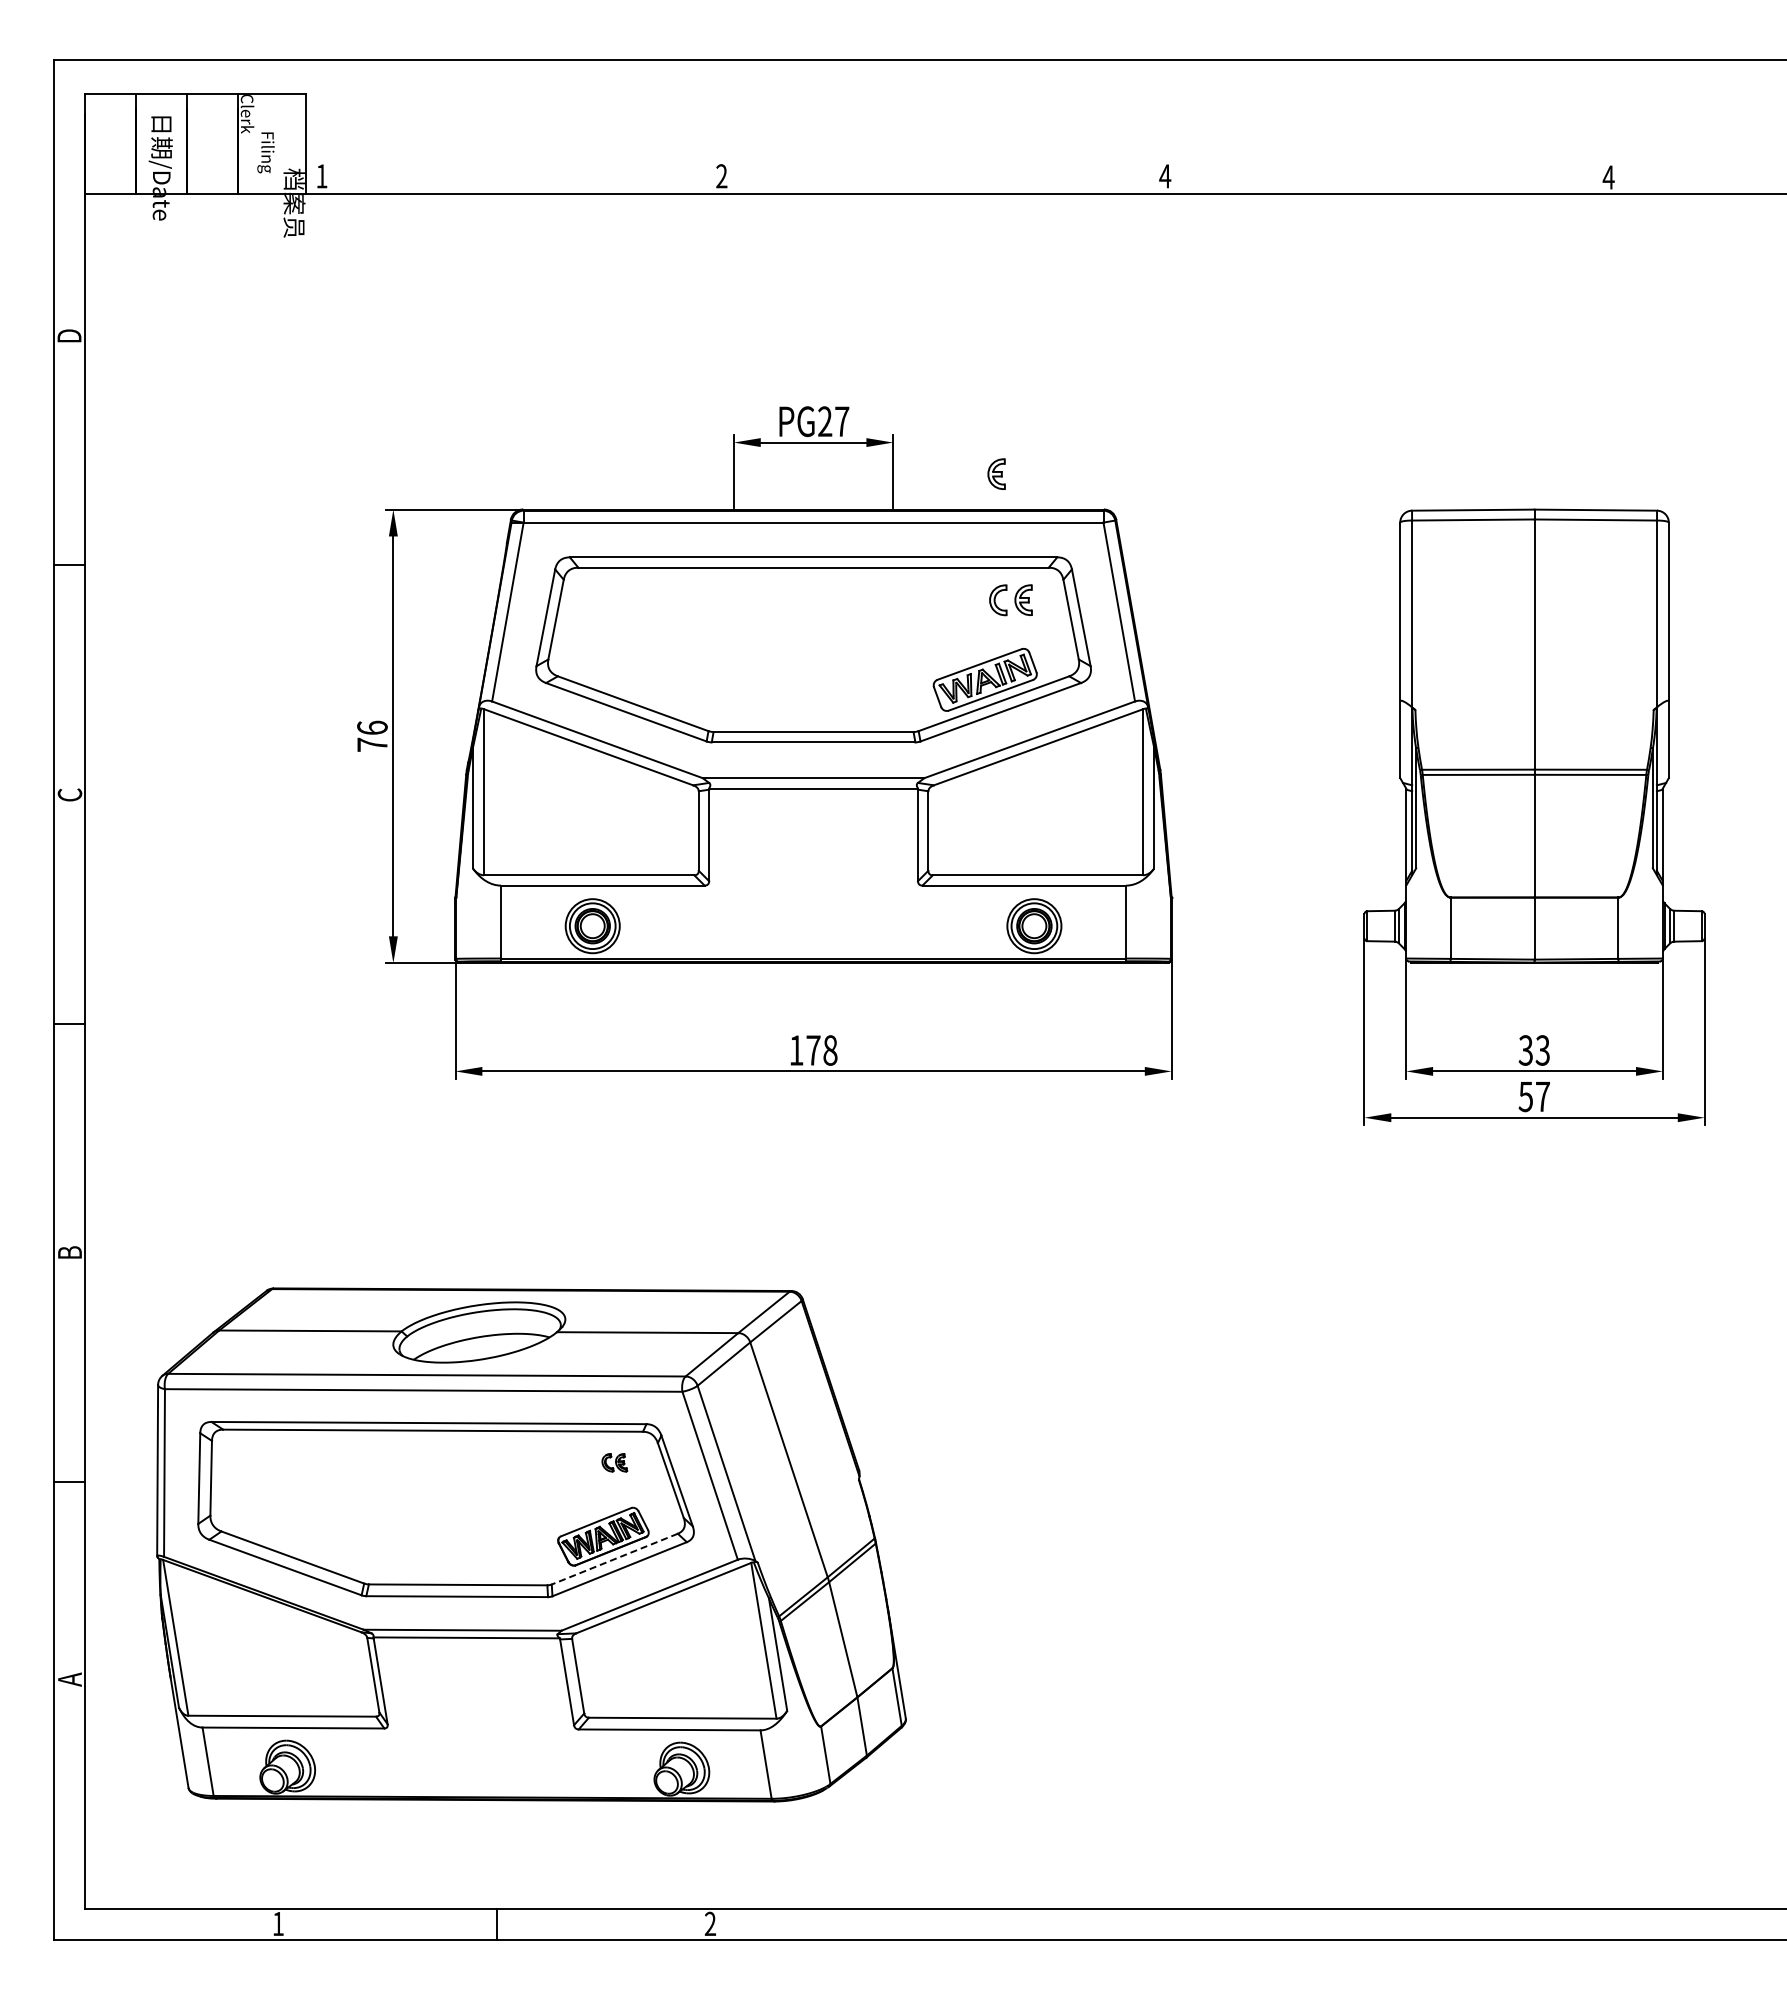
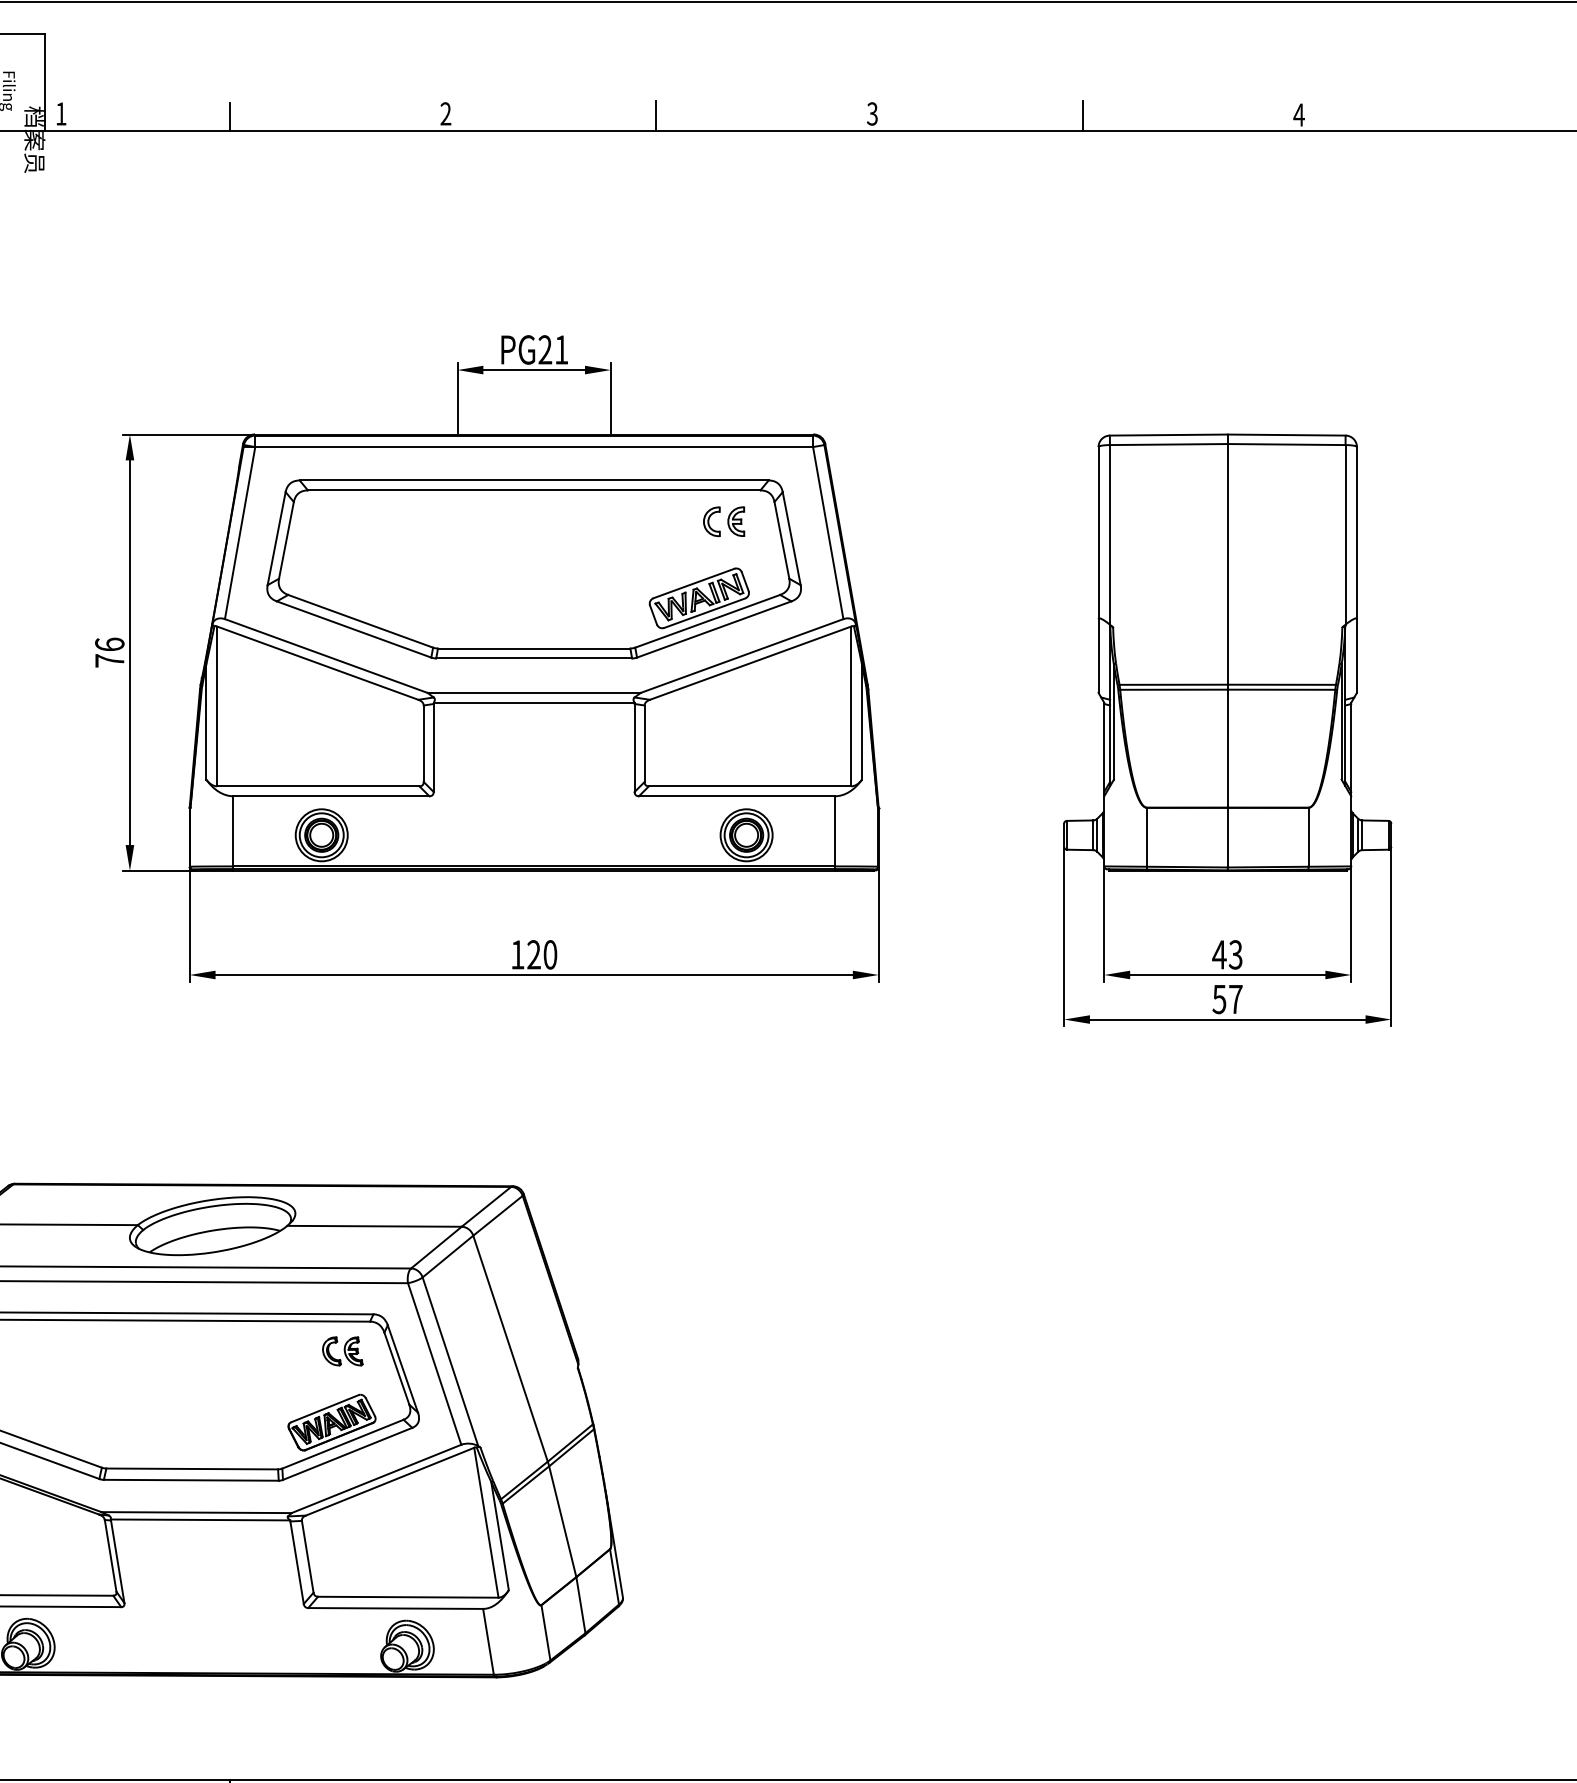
text: (1165, 176) -> (872, 114), 4 -> 3
line: (940, 178) -> (656, 116), added
line: (1384, 178) -> (1083, 116), added
line: (497, 179) -> (230, 116), added
text: (842, 421) -> (562, 349), PG27 -> PG21
part: (996, 473) -> (710, 399), removed
text: (821, 1050) -> (541, 954), 178 -> 120
text: (1525, 1050) -> (1219, 954), 33 -> 43
part: (614, 1462) -> (342, 1351), size x1.67
line: (614, 1559) -> (342, 1444), dashed -> solid

